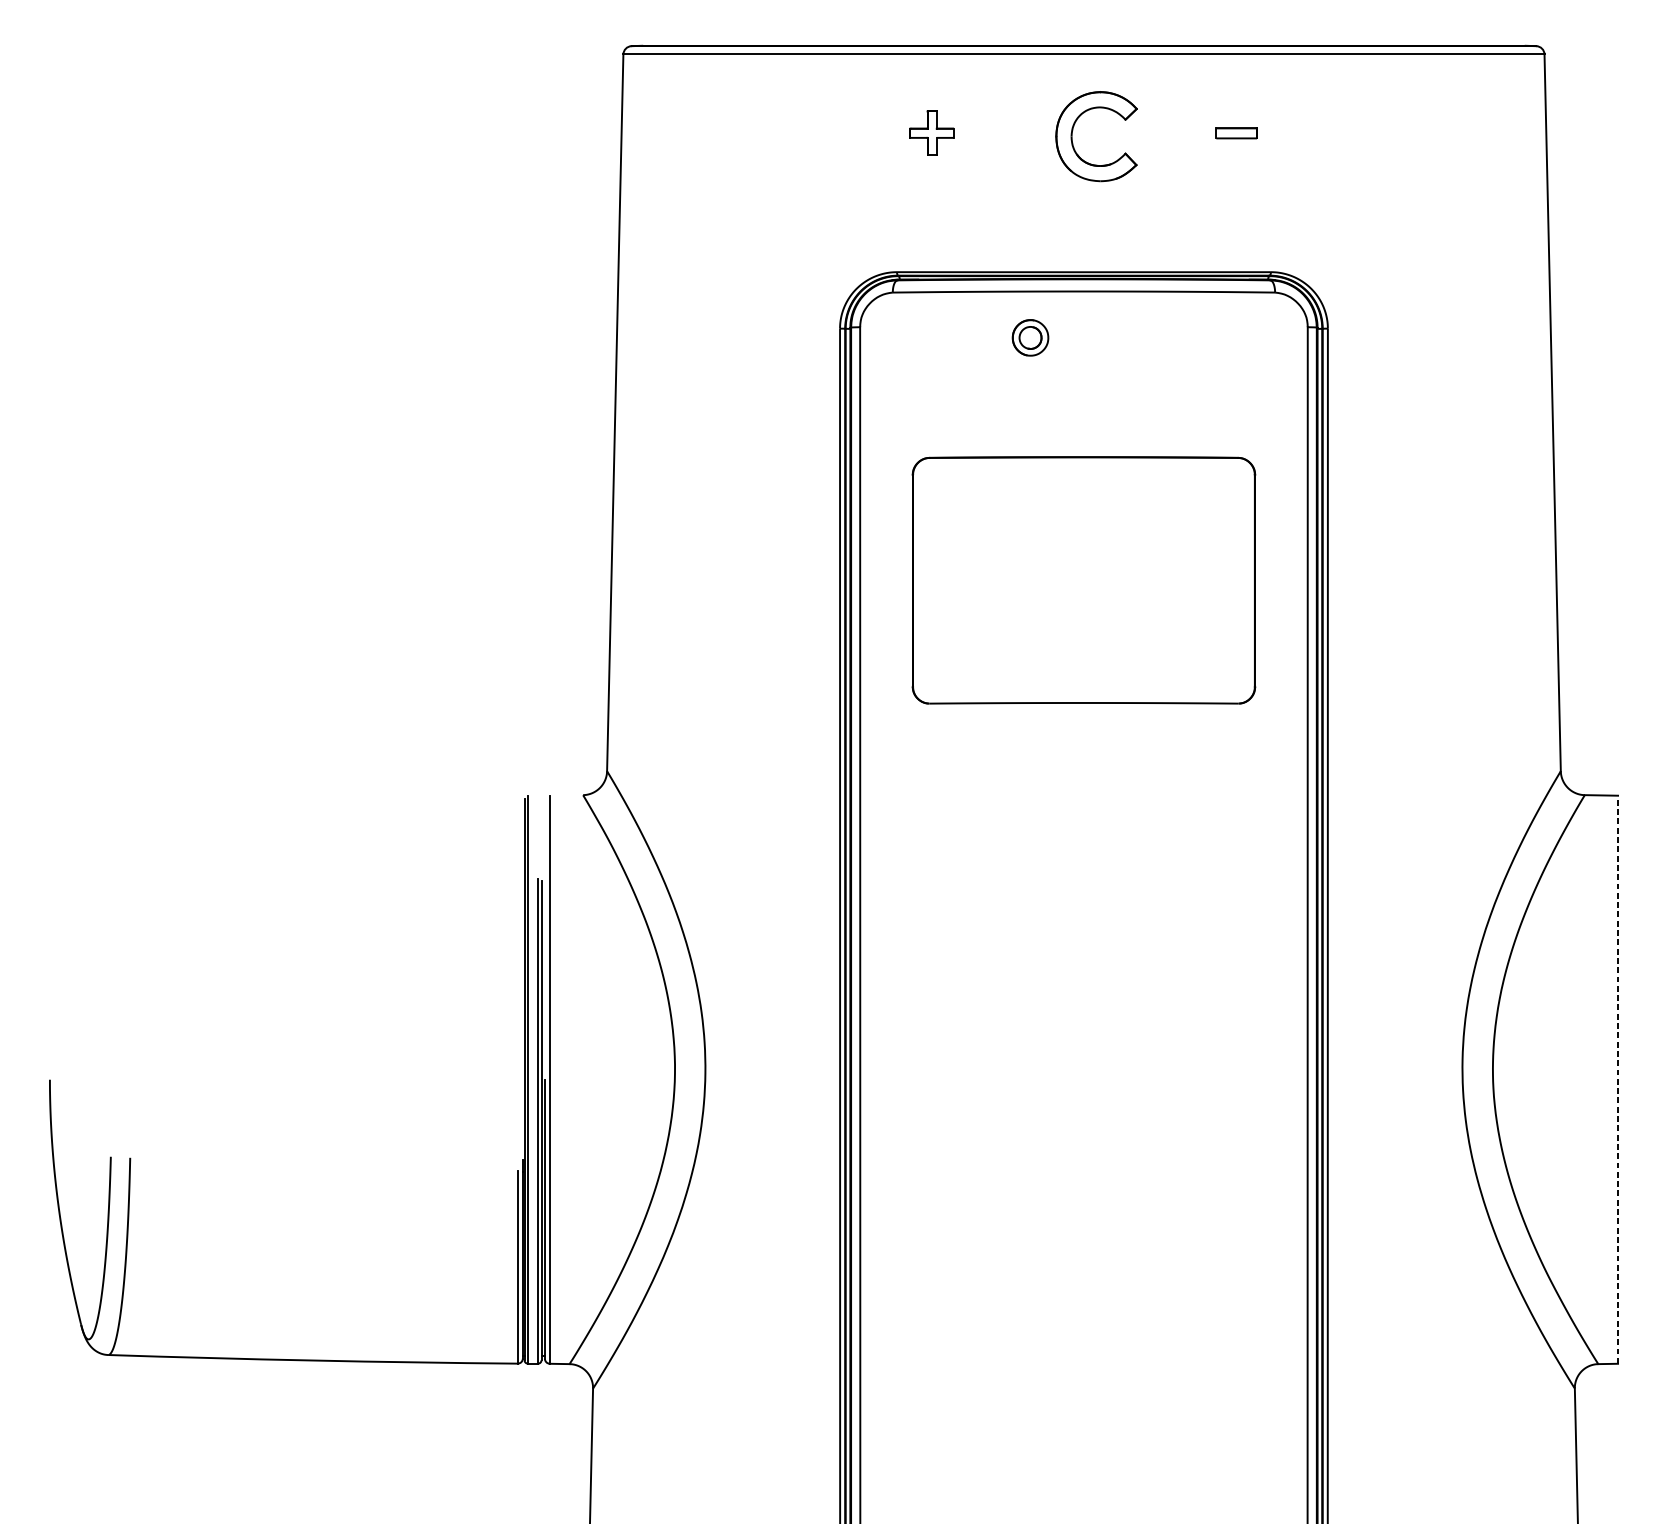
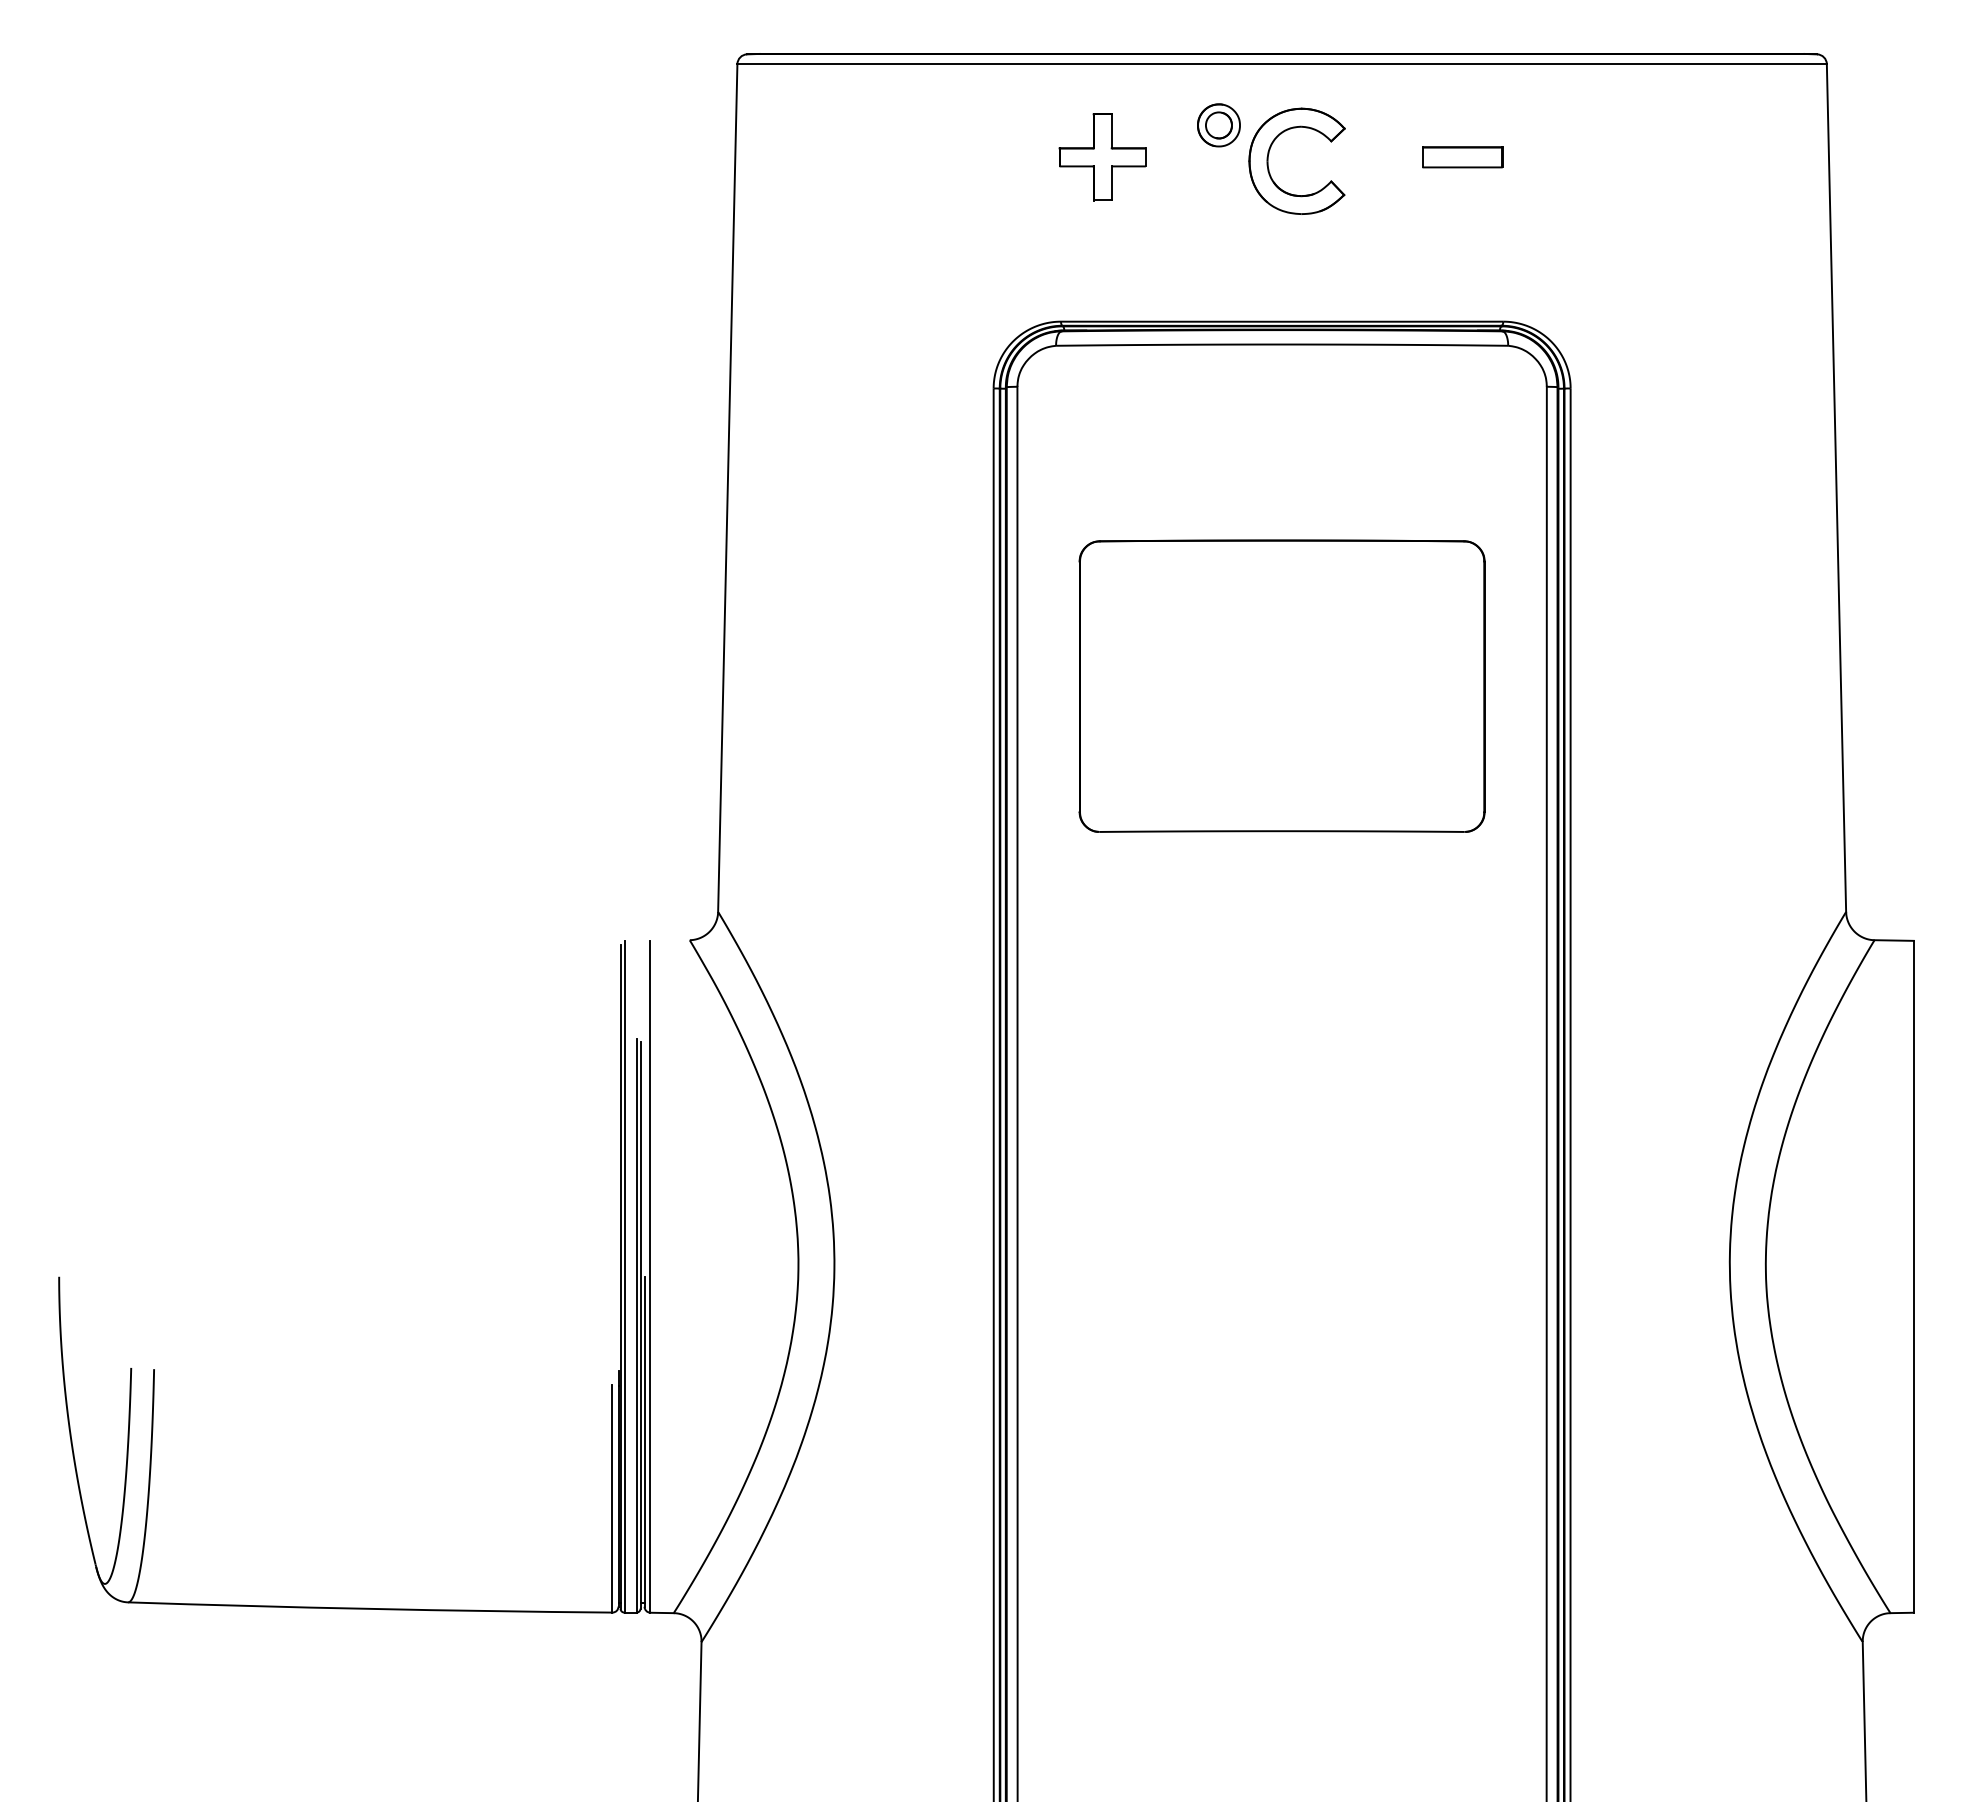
part: (932, 133) -> (1102, 157), size x1.67
part: (1236, 133) -> (1462, 157), size x1.67
part: (1030, 337) -> (1218, 125), moved
line: (1617, 1079) -> (1913, 1276), dashed -> solid

